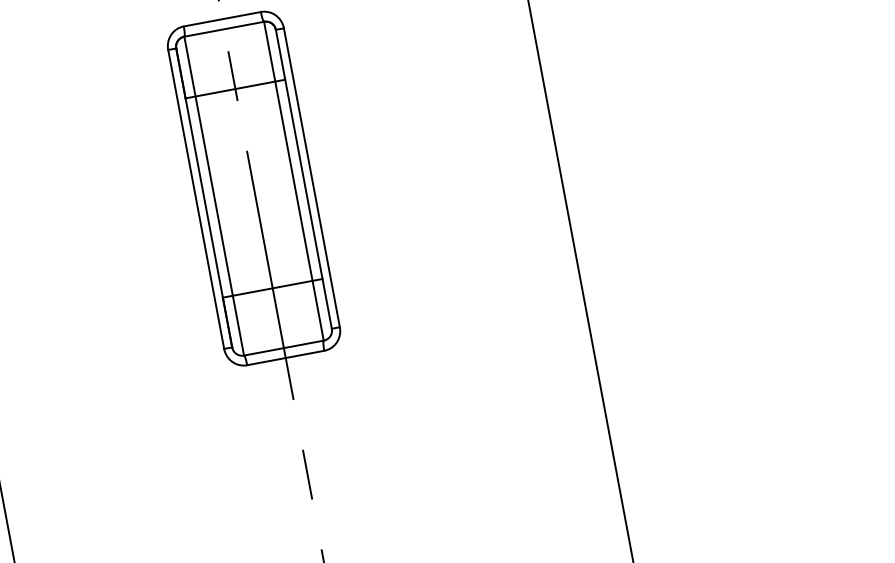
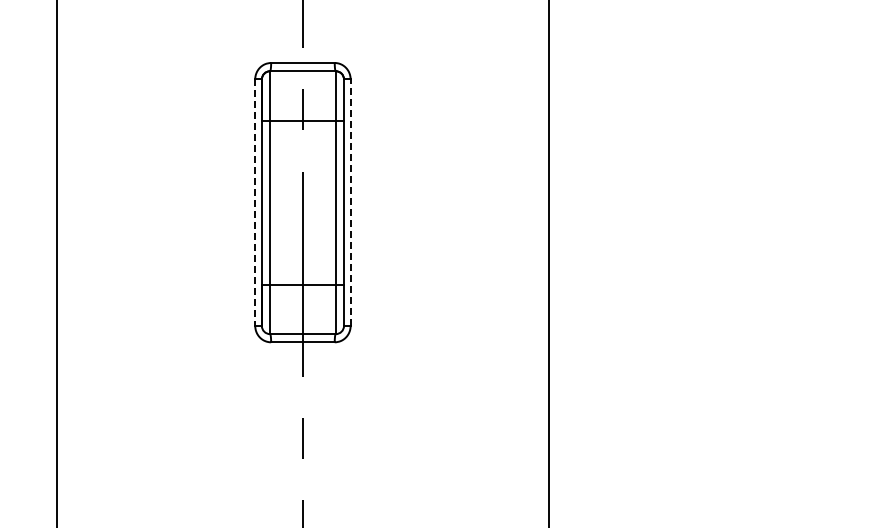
line: (311, 177) -> (350, 202), solid -> dashed
line: (196, 200) -> (255, 203), solid -> dashed

